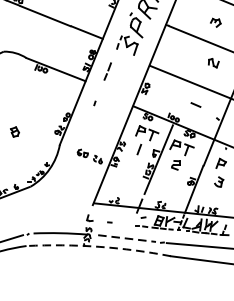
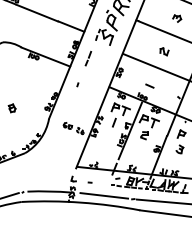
part: (213, 62) -> (164, 51), moved
line: (195, 104) -> (149, 85), moved
line: (127, 238) -> (104, 195), dashed -> solid
arc: (99, 246) -> (81, 202), dashed -> solid

